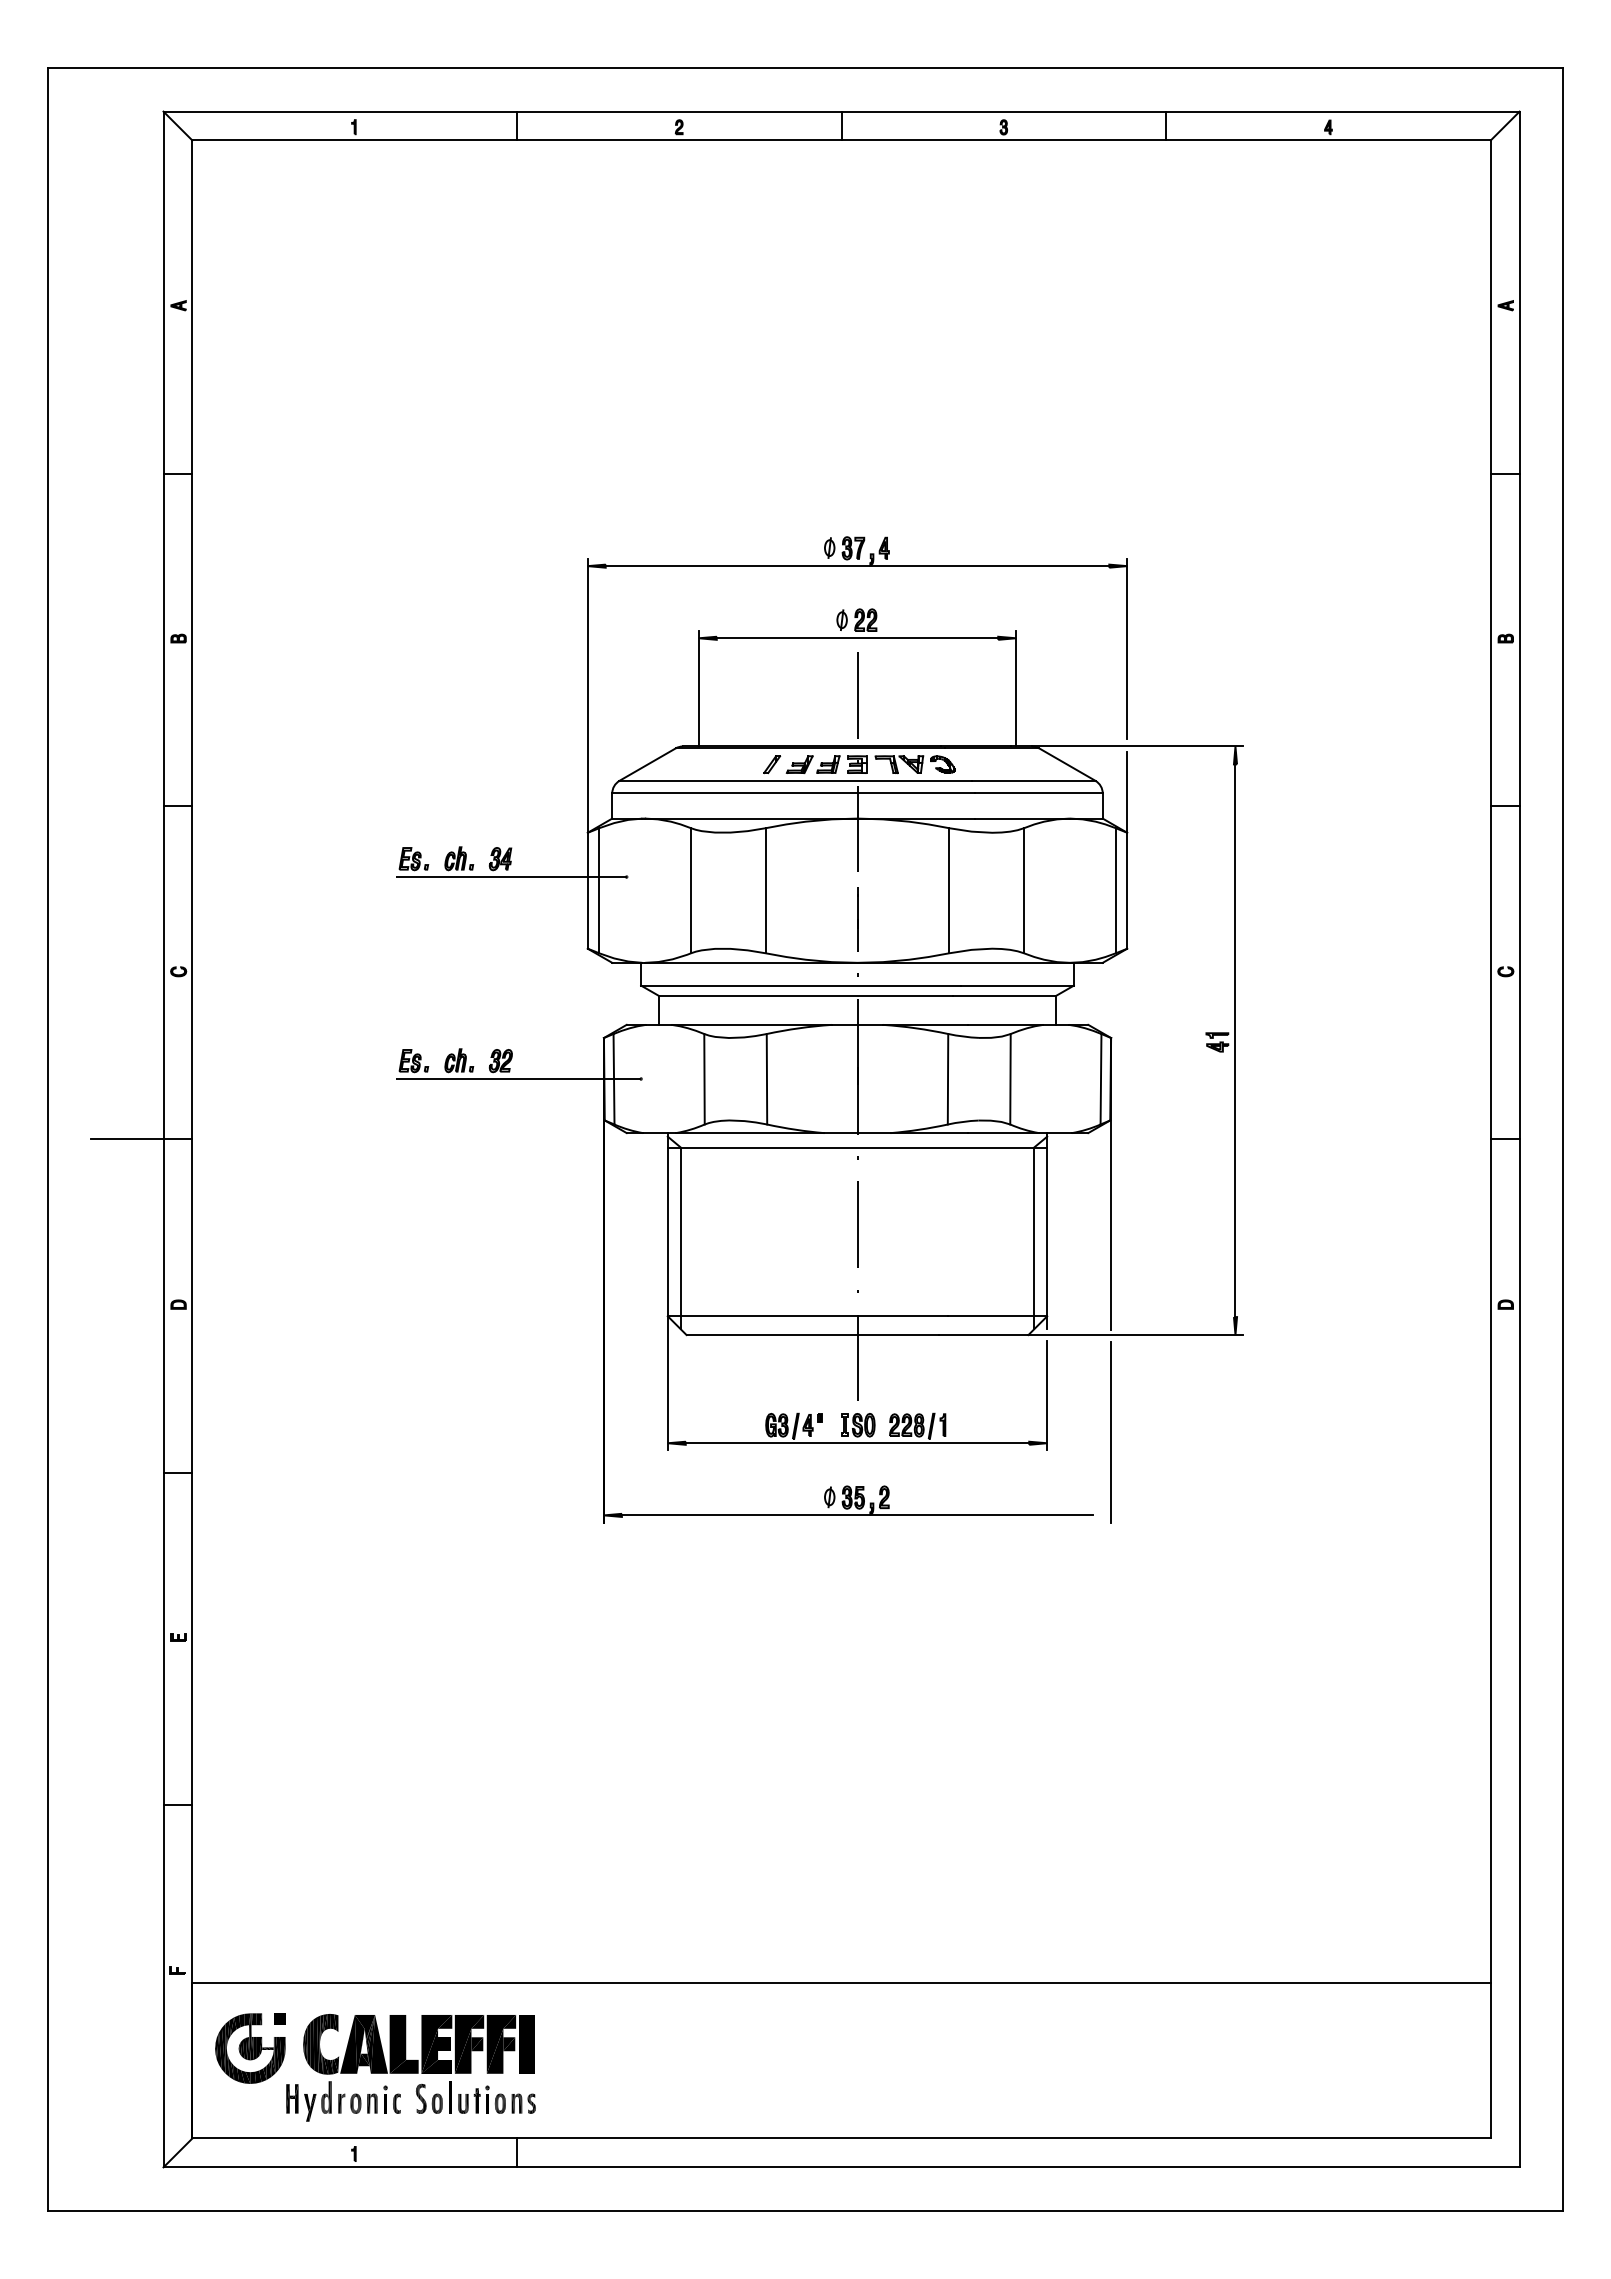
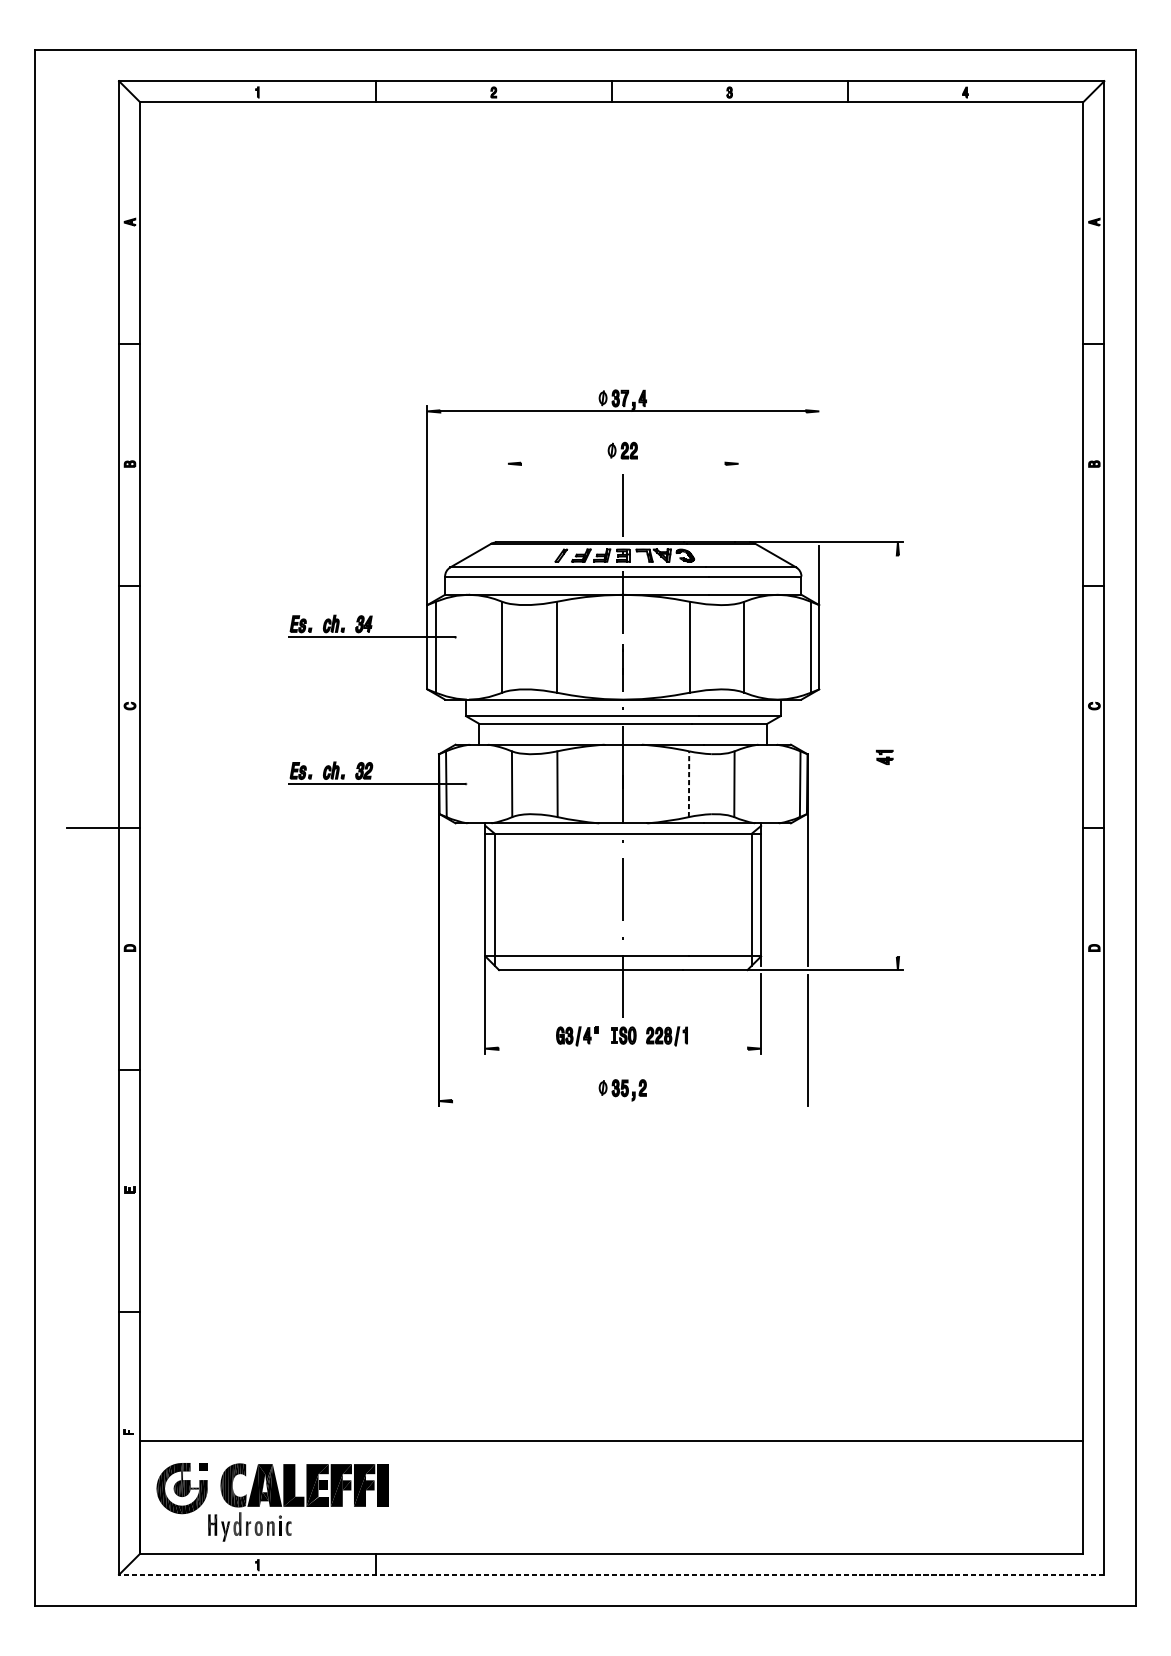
line: (857, 638) -> (623, 463), removed
line: (1127, 648) -> (819, 471), removed
line: (698, 688) -> (507, 500), removed
line: (1016, 688) -> (738, 500), removed
line: (1235, 1040) -> (897, 756), removed
line: (948, 1078) -> (689, 783), solid -> dashed
line: (857, 1443) -> (623, 1048), removed
line: (857, 1515) -> (623, 1101), removed
part: (475, 2097) -> (345, 1524), removed
line: (841, 2167) -> (611, 1574), solid -> dashed

